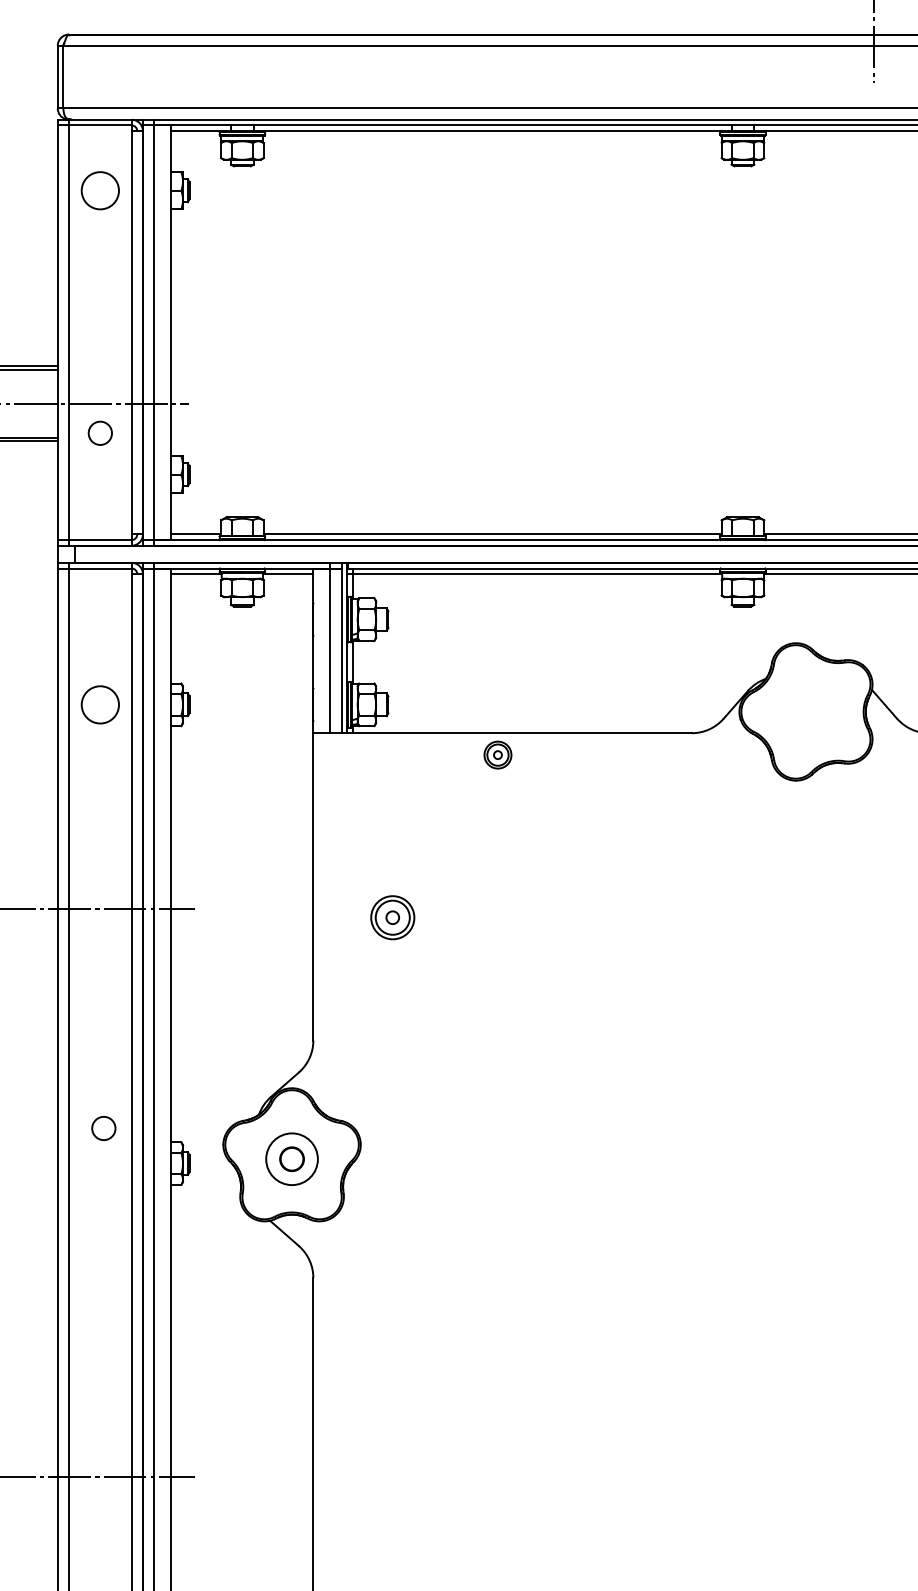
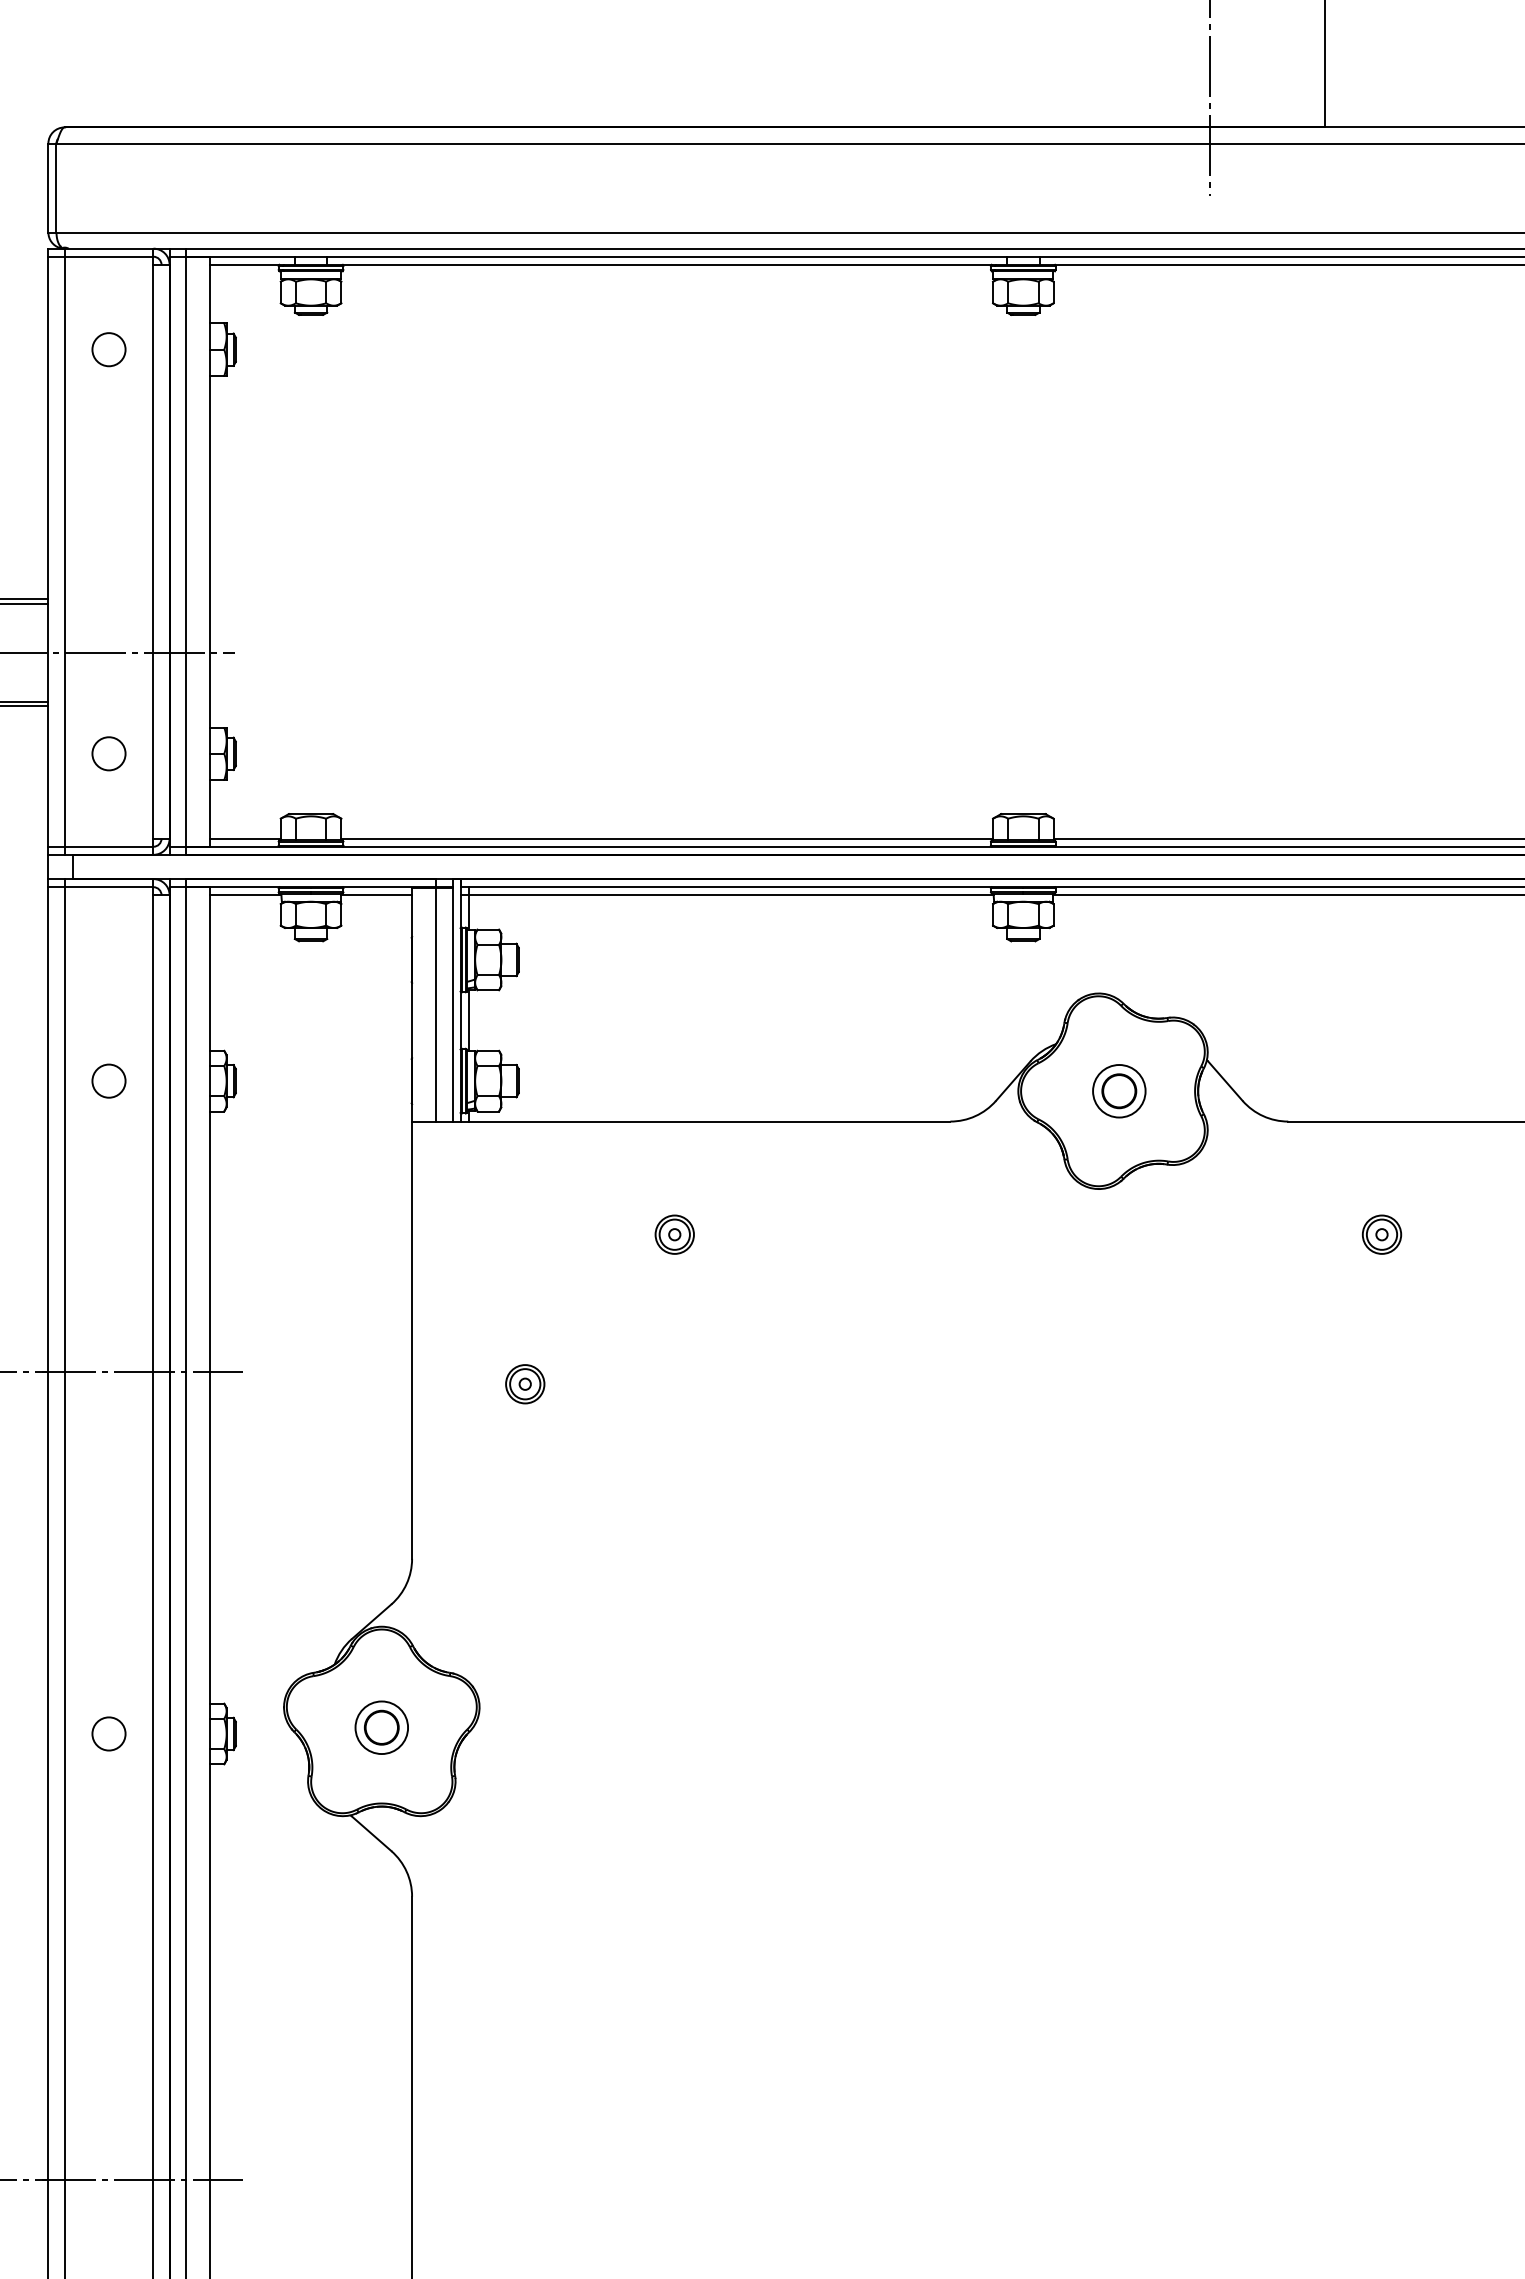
circle: (99, 190) -> (108, 349), size x0.62
circle: (99, 433) -> (108, 753), moved
circle: (99, 704) -> (108, 1080), size x0.62
part: (810, 712) -> (1119, 1091), added
part: (497, 754) -> (674, 1234), moved
part: (393, 918) -> (525, 1384), size x0.62
circle: (103, 1128) -> (108, 1733), moved
circle: (291, 1159) -> (381, 1727), size x0.71

